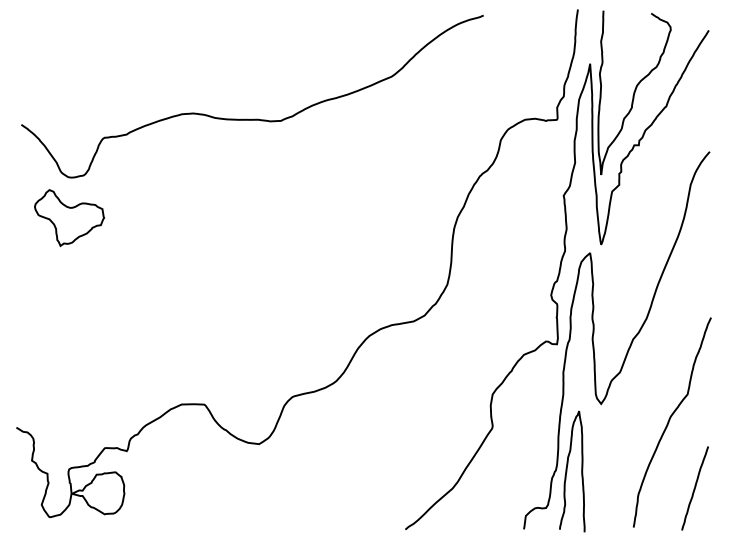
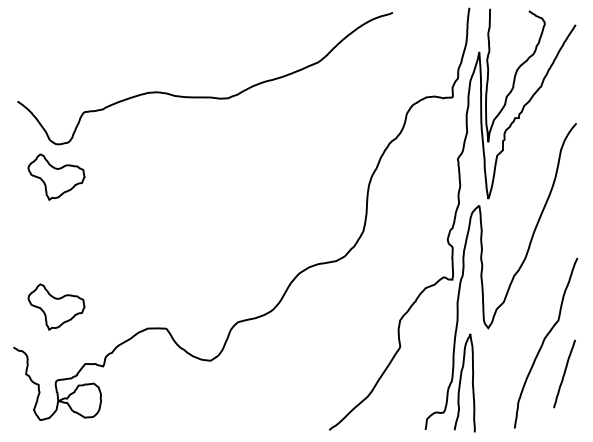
part: (69, 378) -> (56, 307), added
line: (694, 488) -> (564, 374), moved

